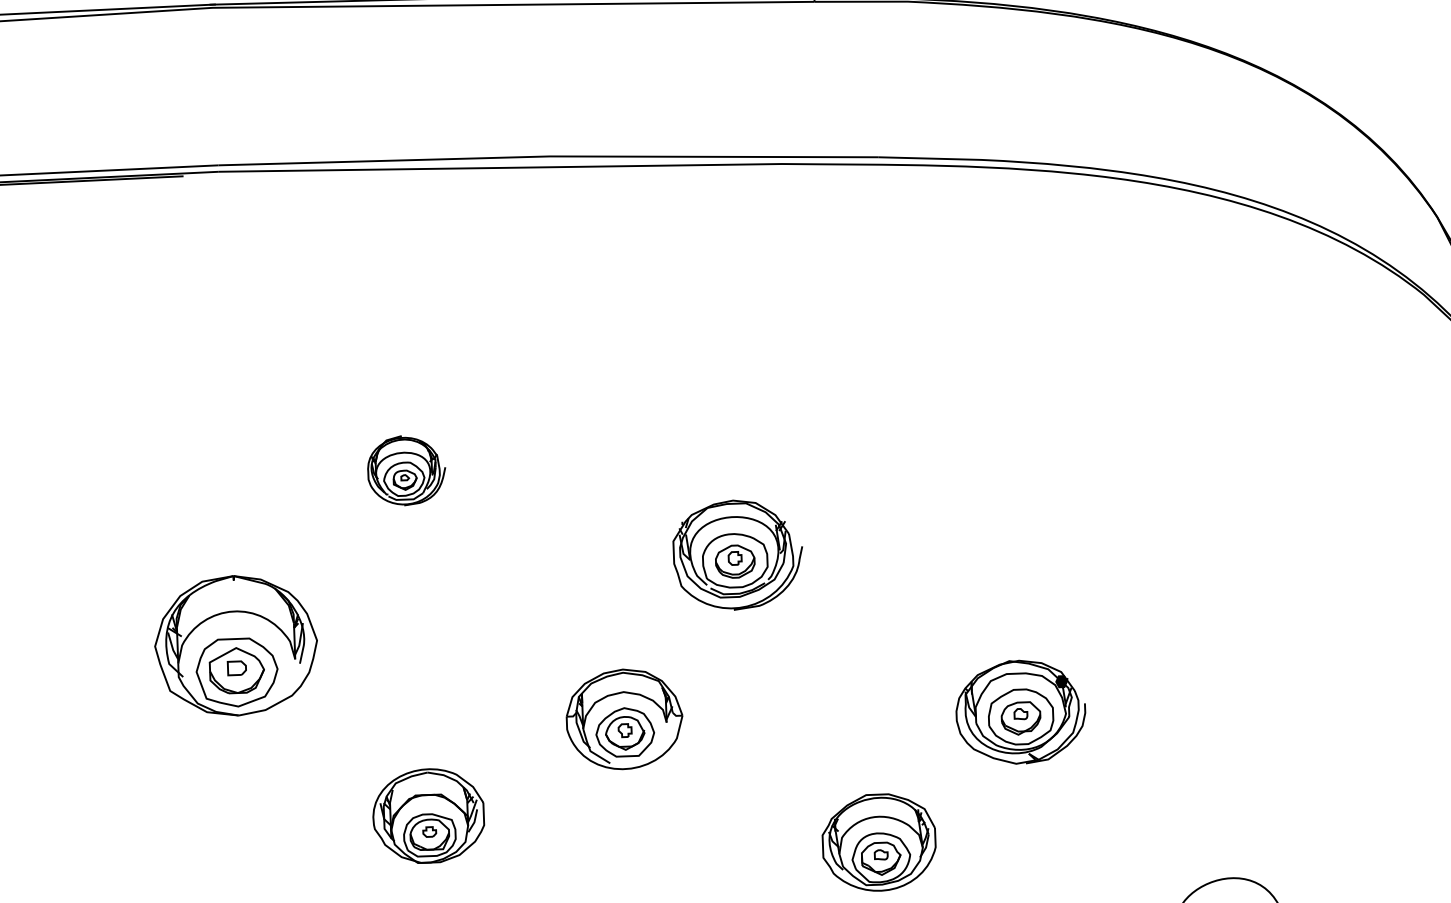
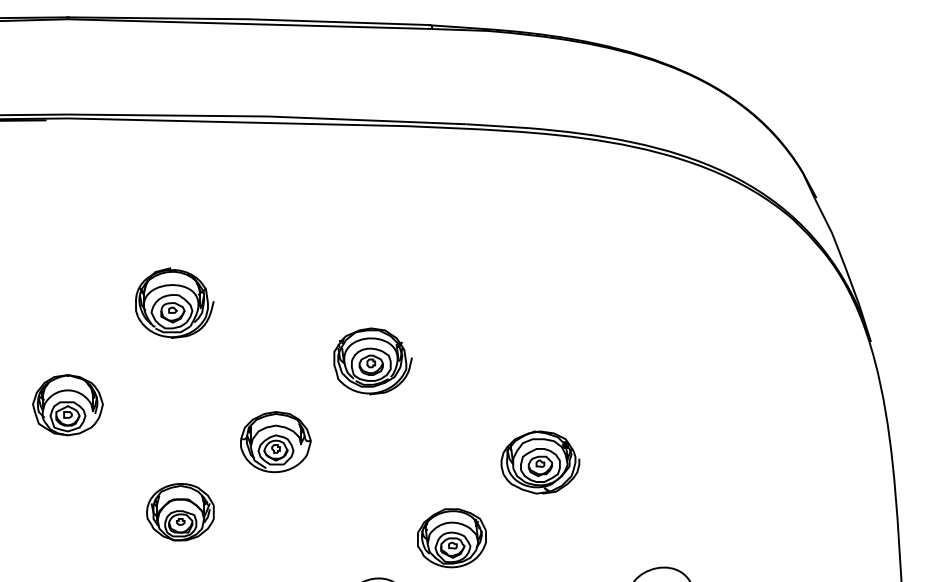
part: (406, 469) -> (174, 302), size x1.67
part: (235, 646) -> (67, 405), size x0.71
part: (623, 719) -> (275, 442), moved

